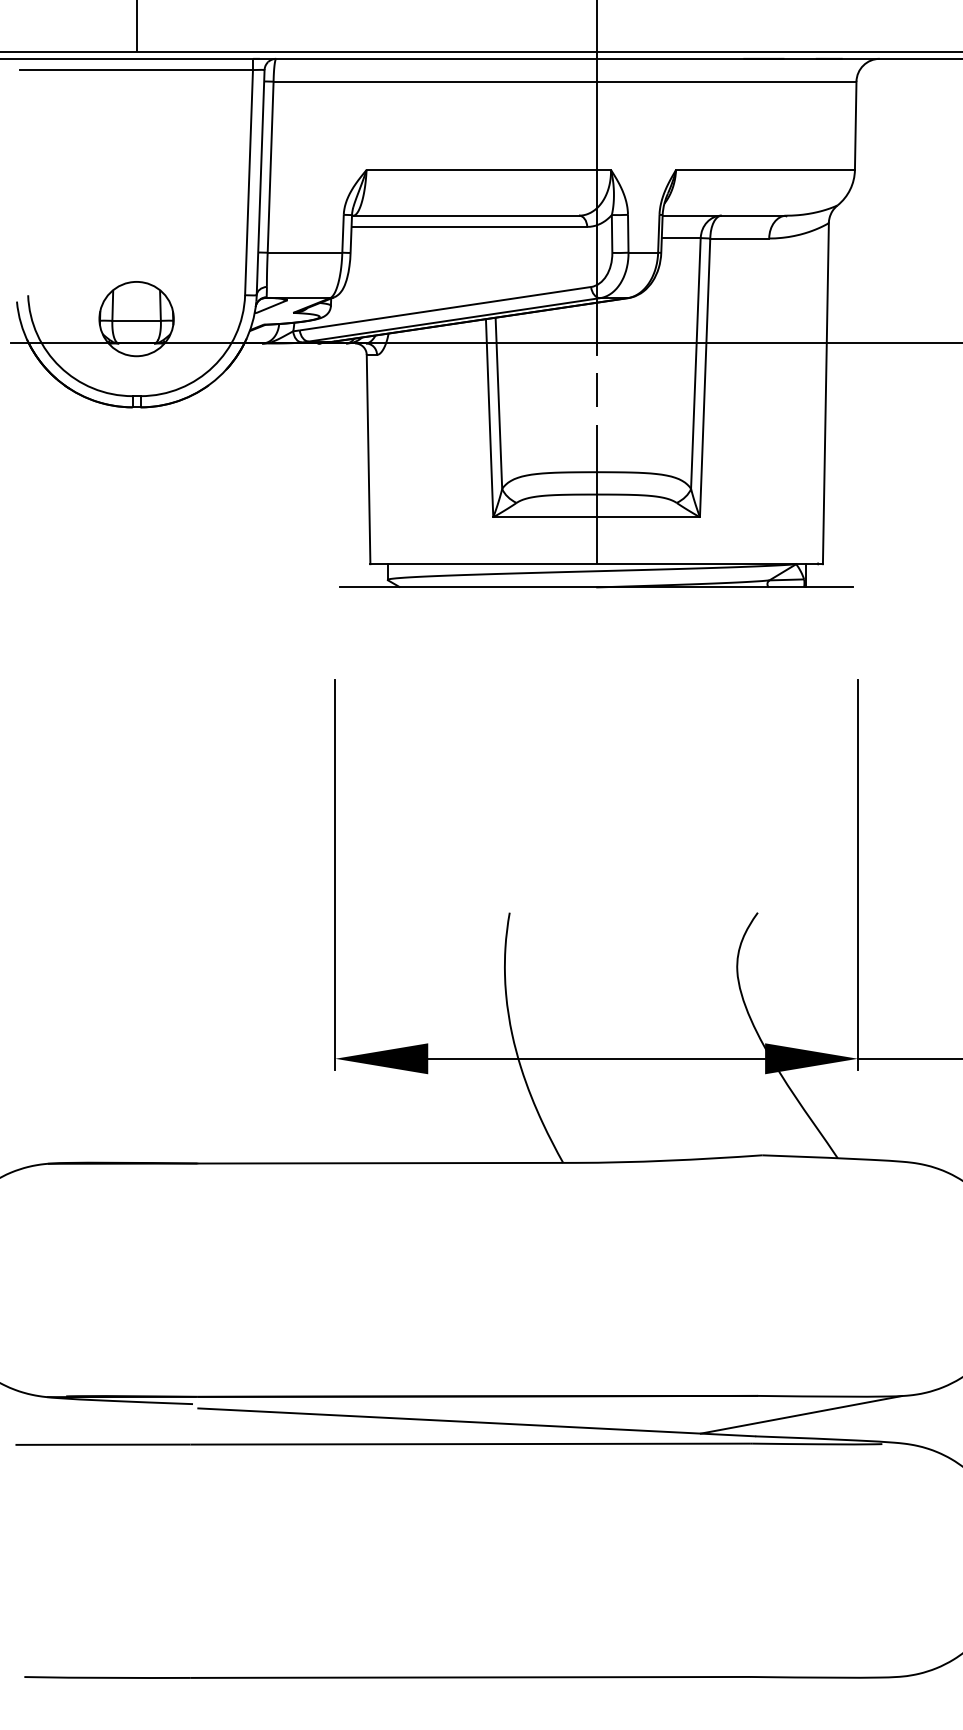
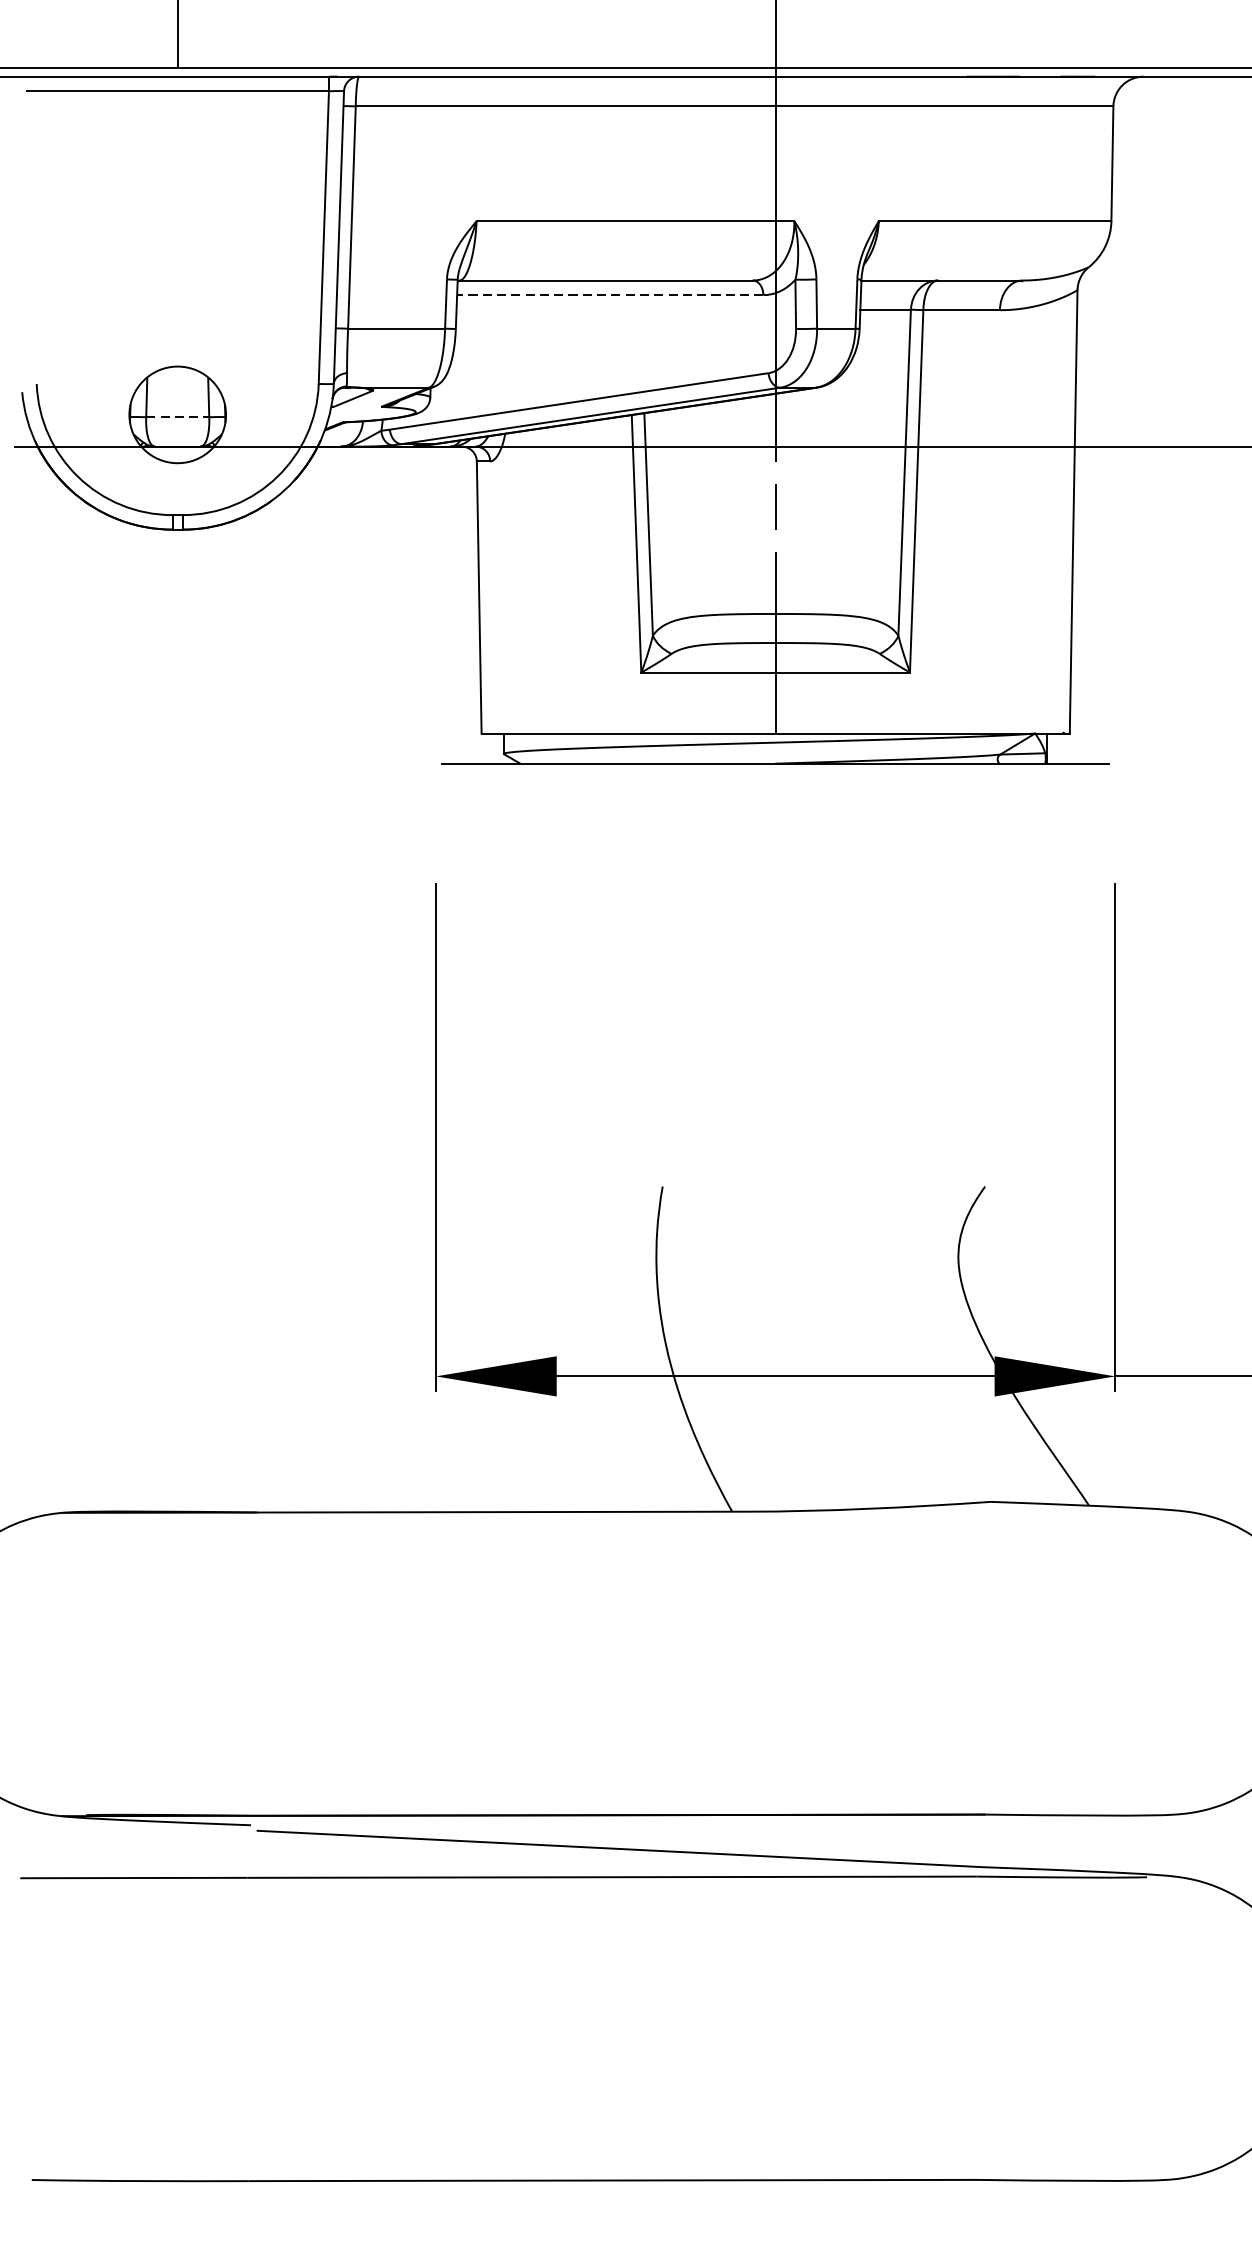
line: (469, 226) -> (610, 294), solid -> dashed
line: (137, 320) -> (178, 416), solid -> dashed
line: (800, 1414) -> (1040, 1838), removed

